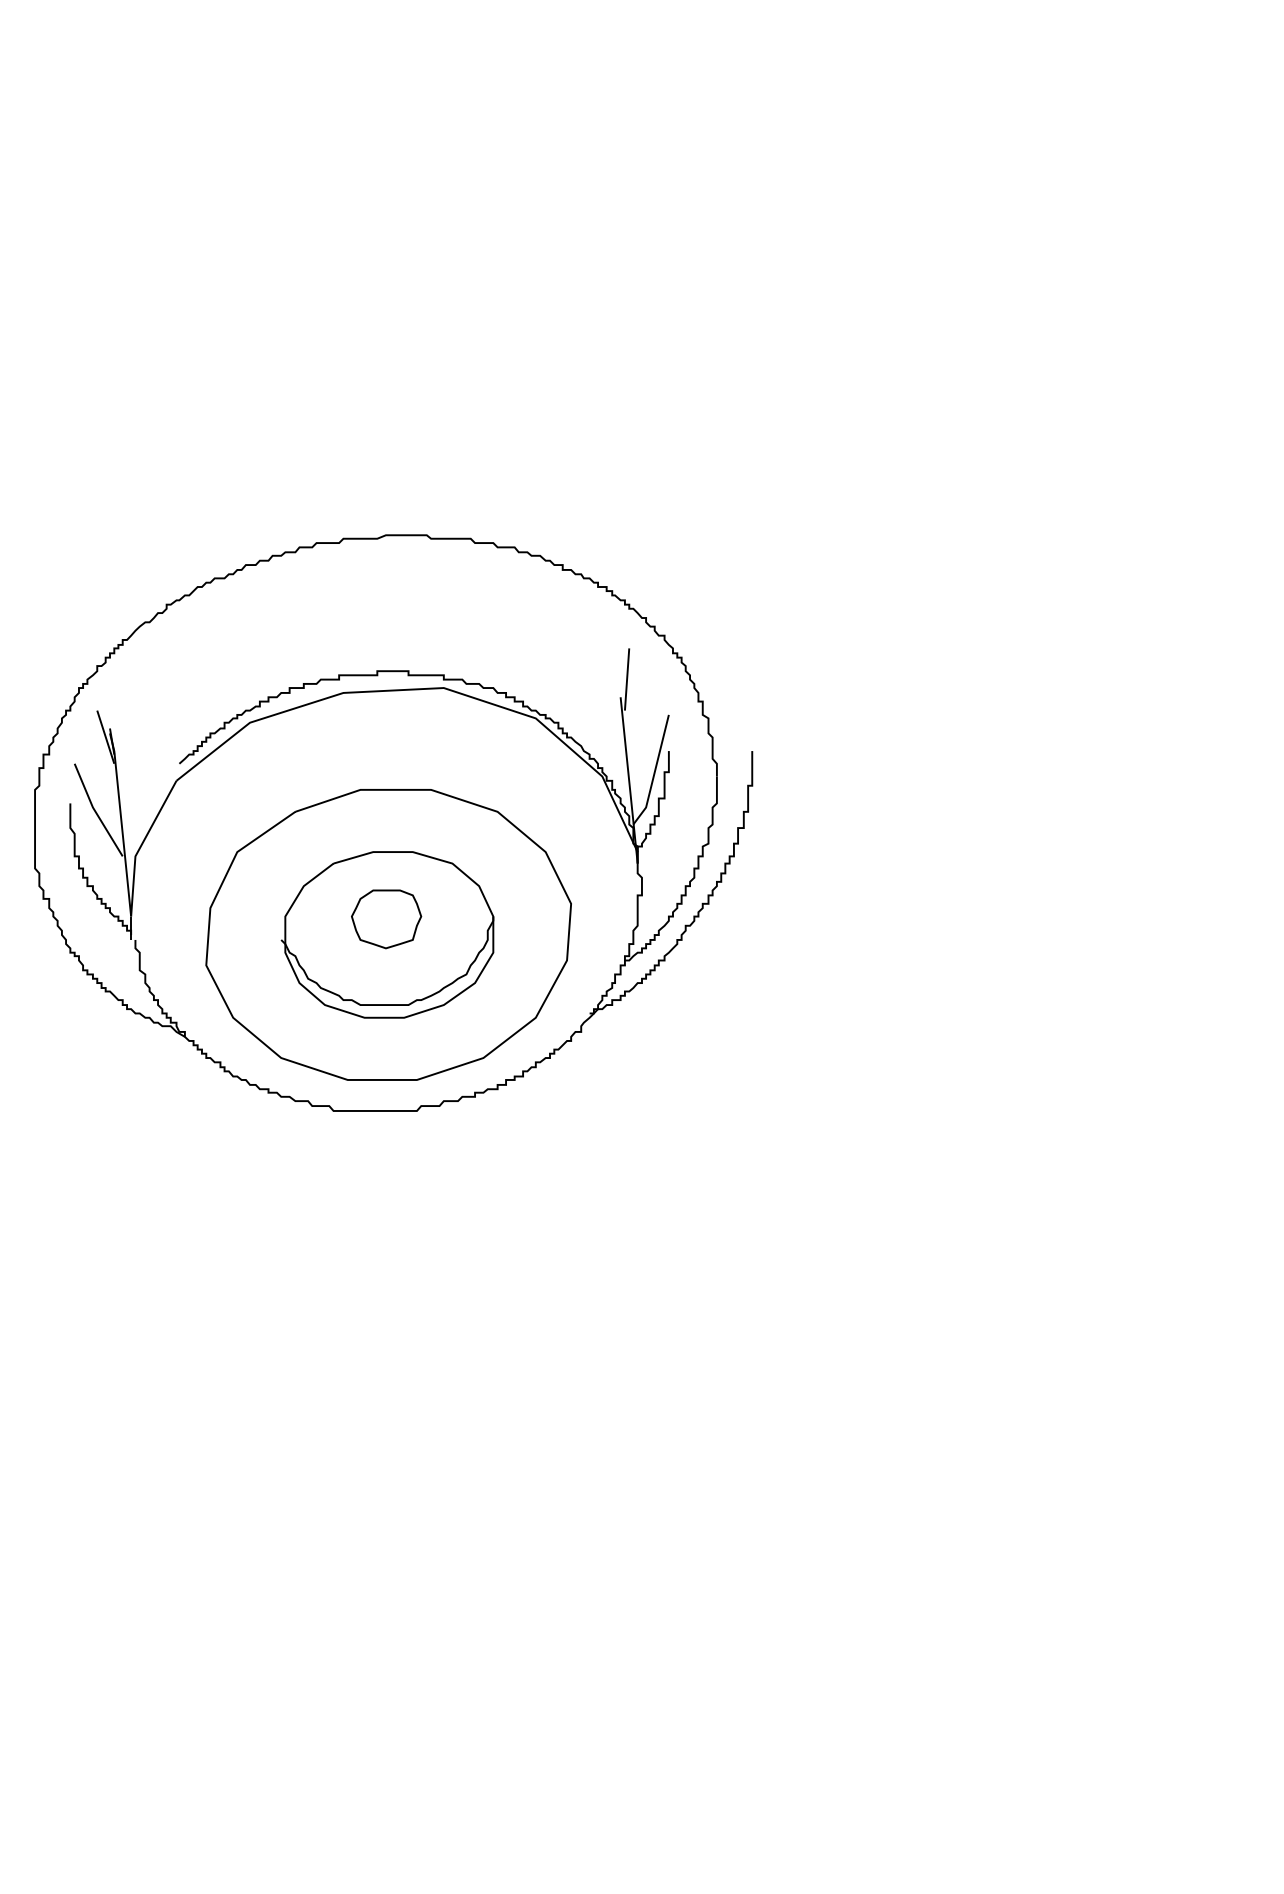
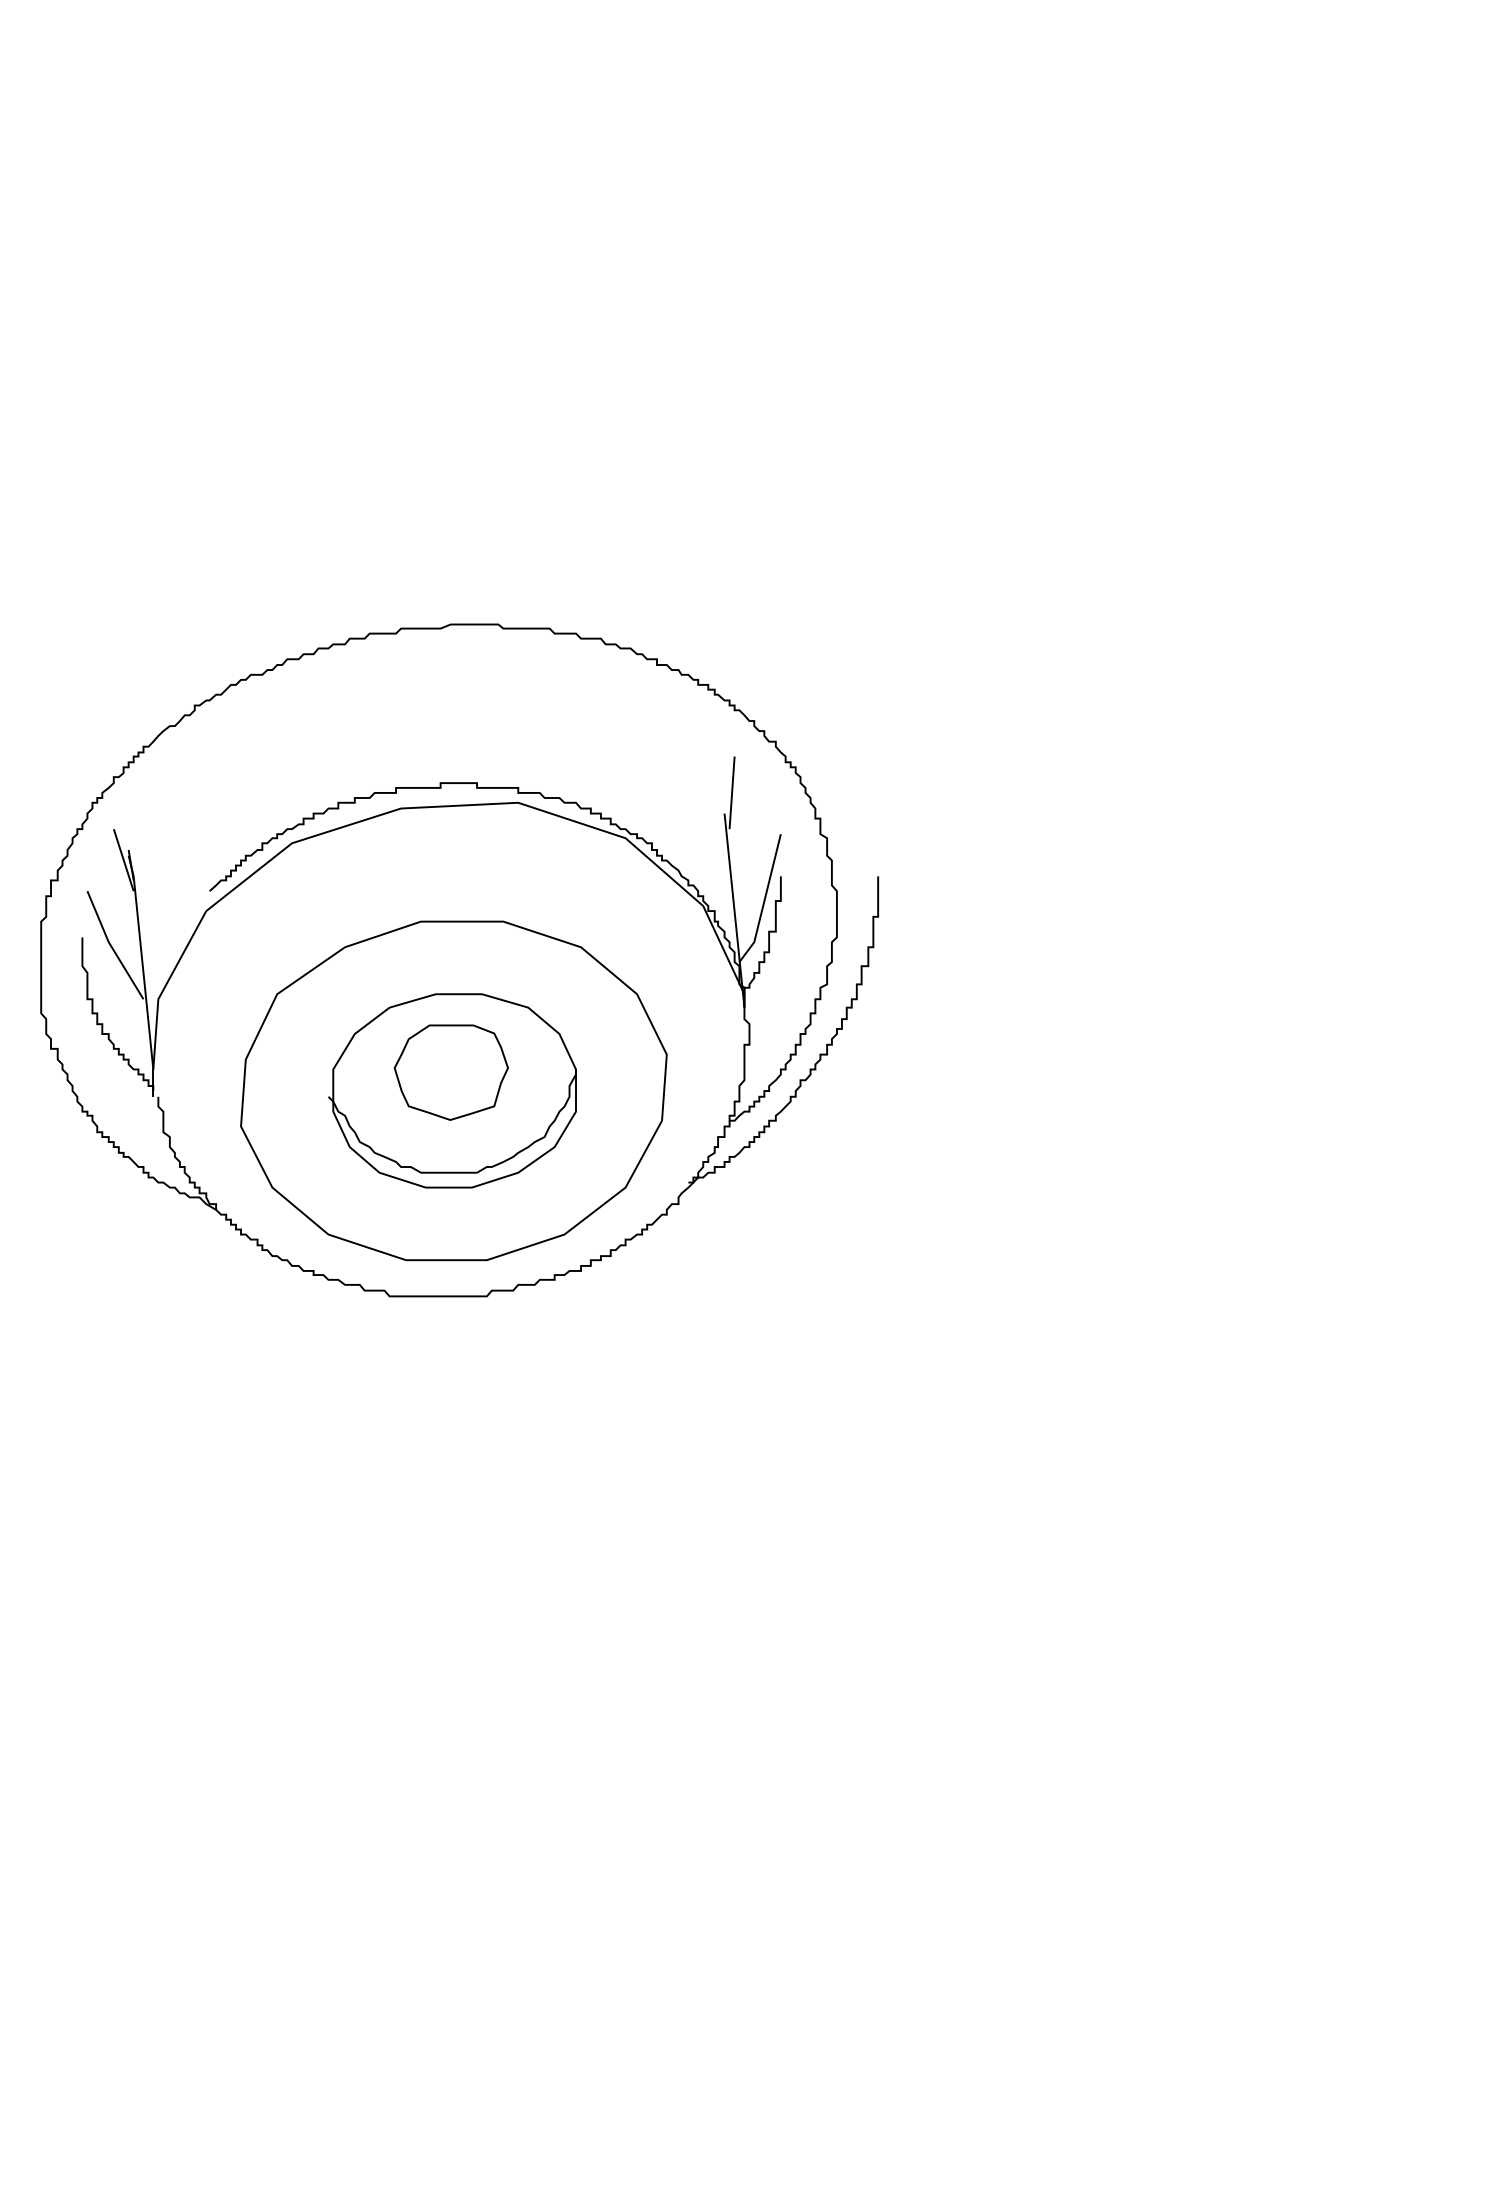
part: (386, 919) -> (451, 1072), size x1.4

